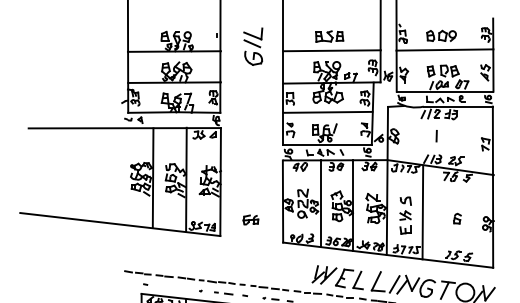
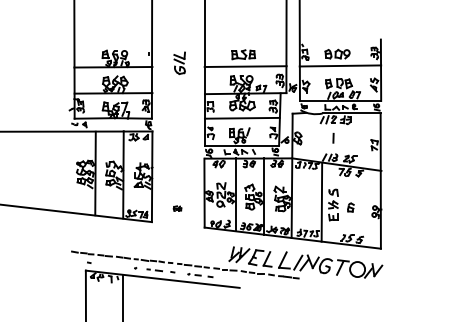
part: (253, 47) -> (179, 63), size x0.7
part: (405, 215) -> (333, 204), moved
part: (250, 219) -> (177, 208), size x0.6

